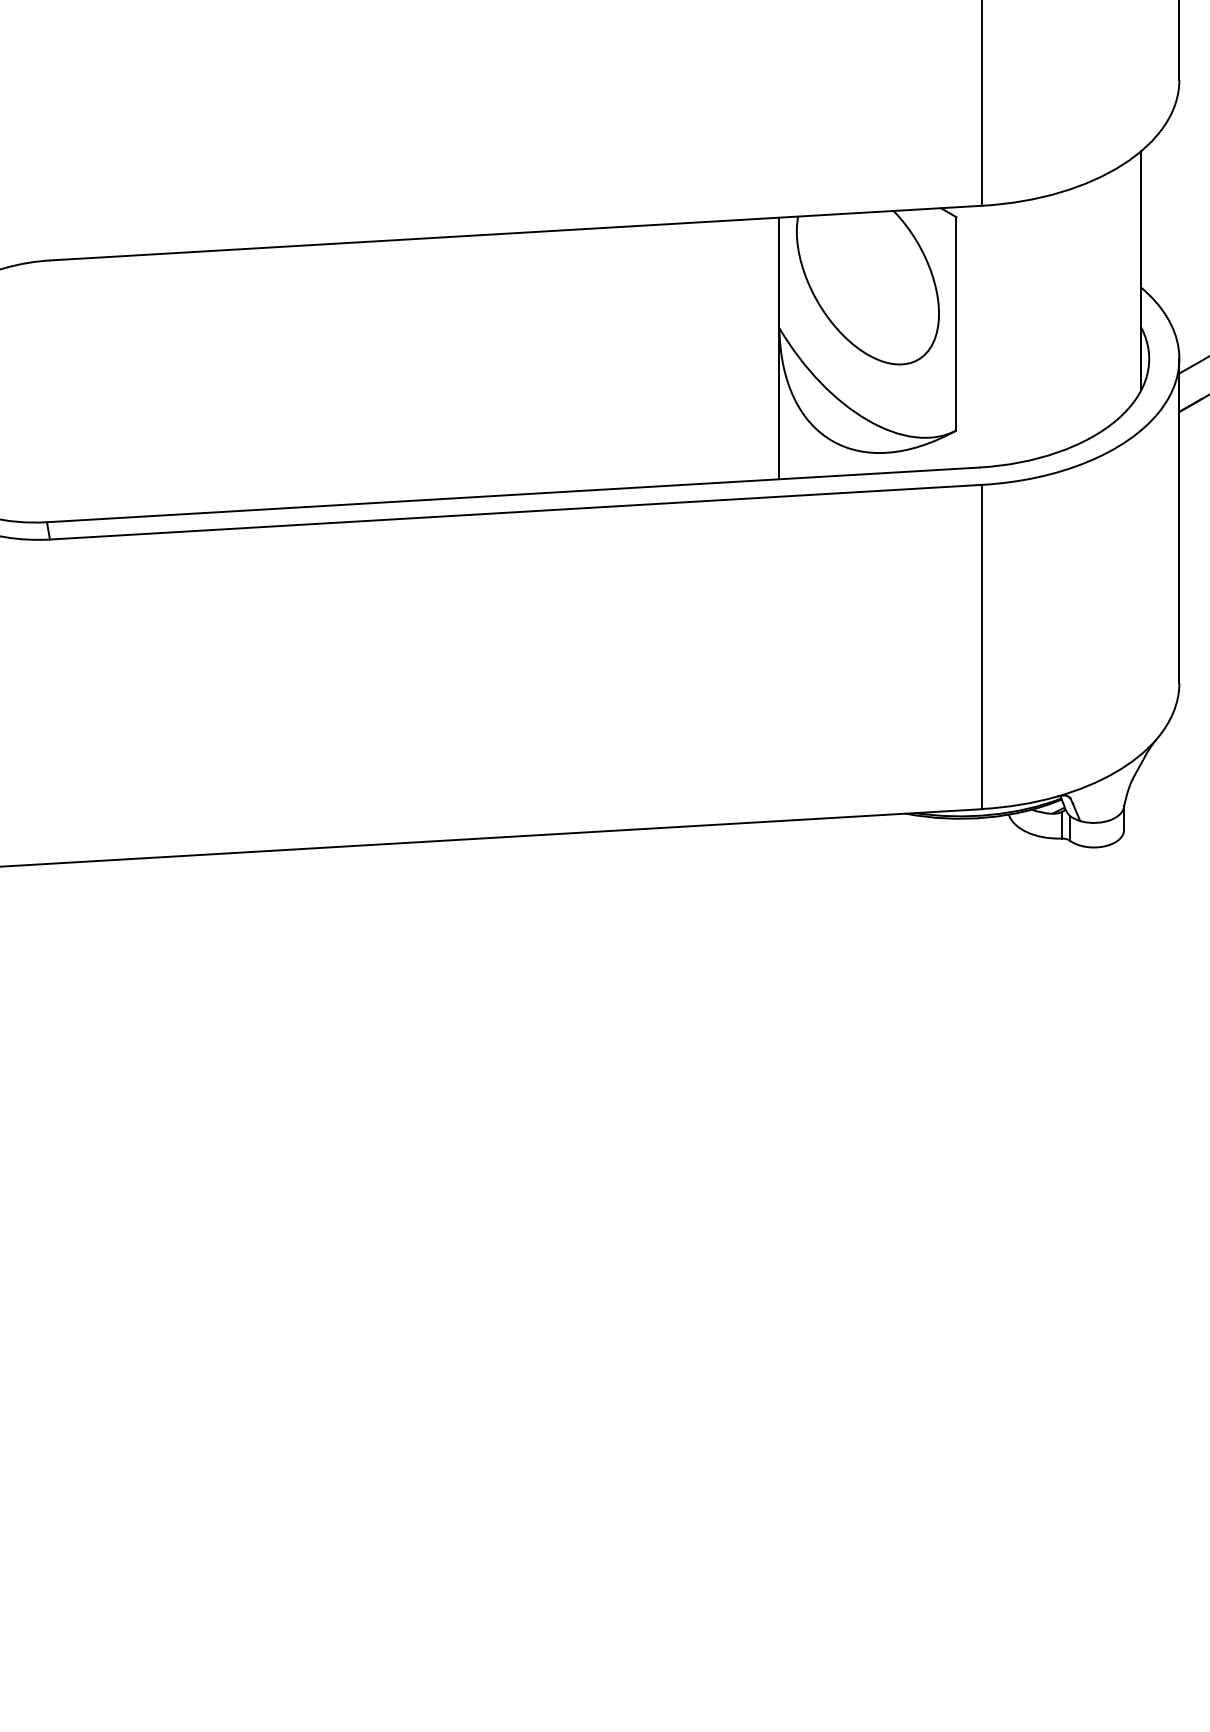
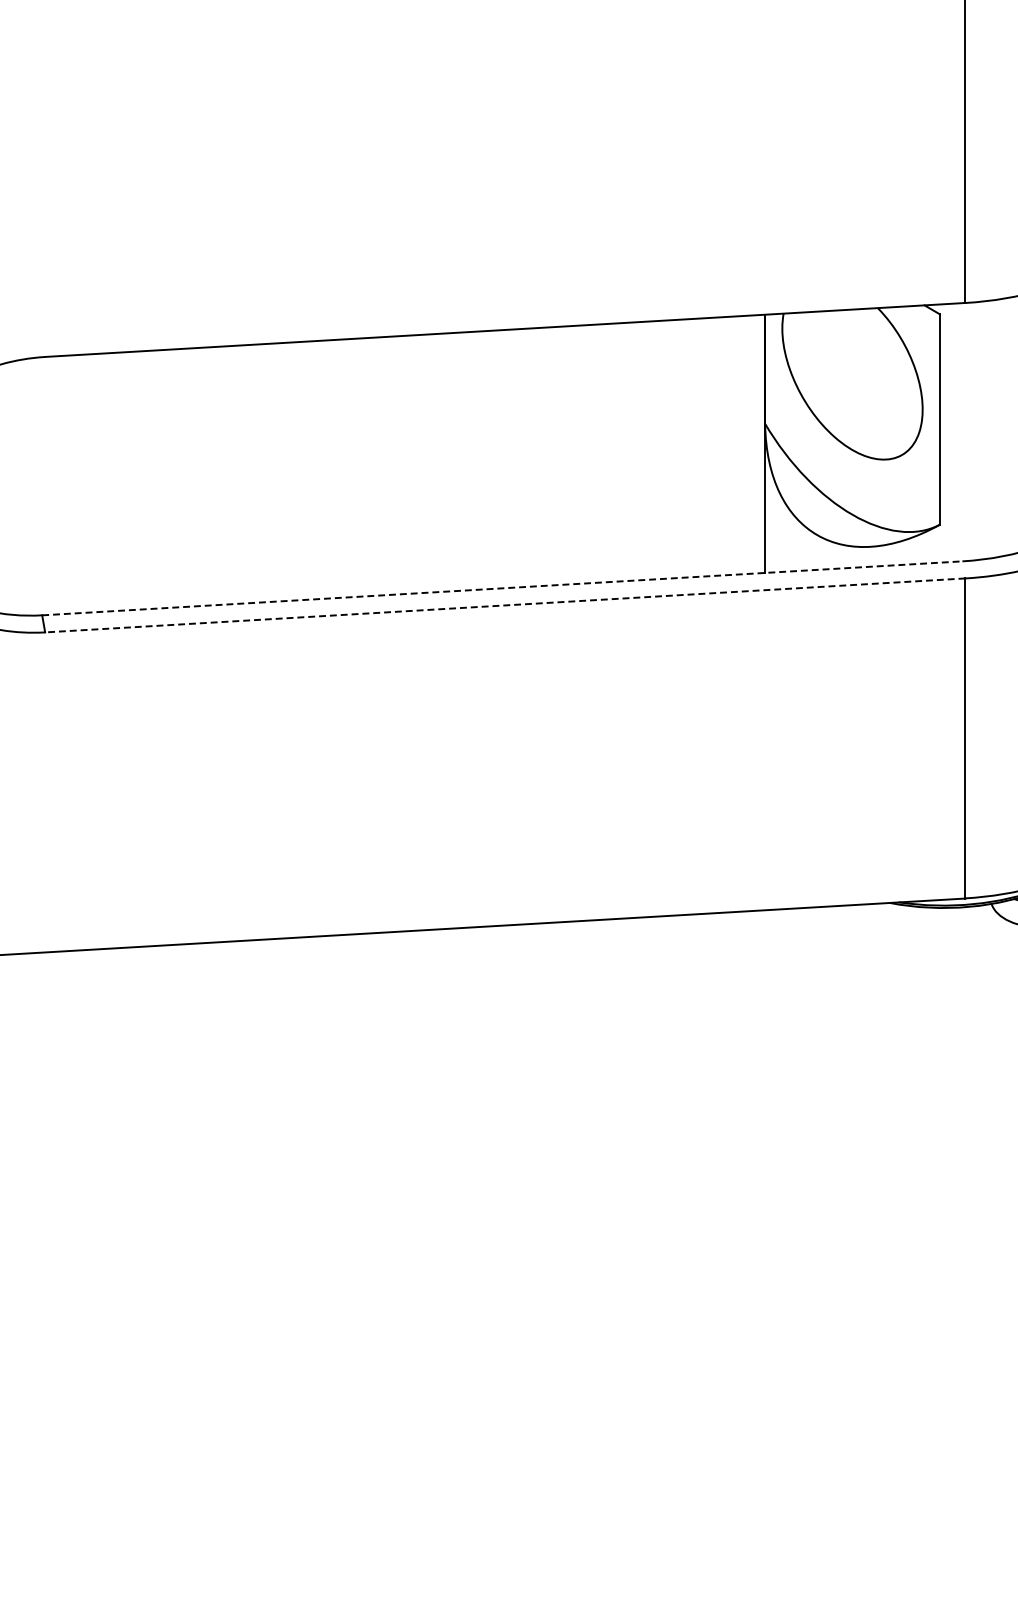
line: (513, 494) -> (502, 587), solid -> dashed
line: (516, 512) -> (505, 605), solid -> dashed

